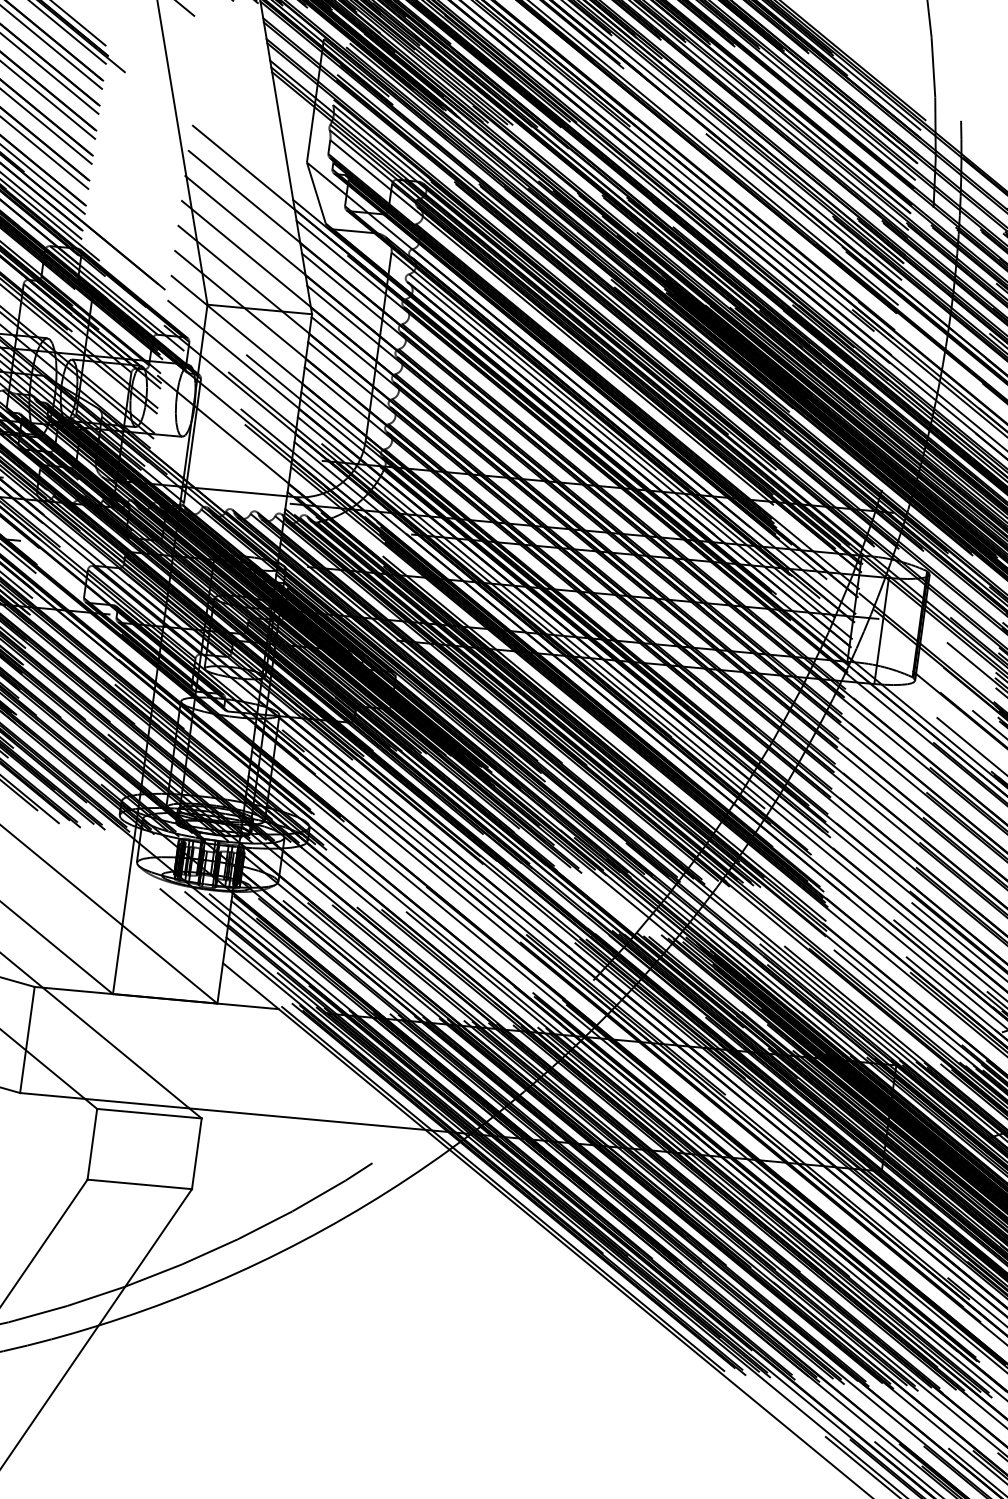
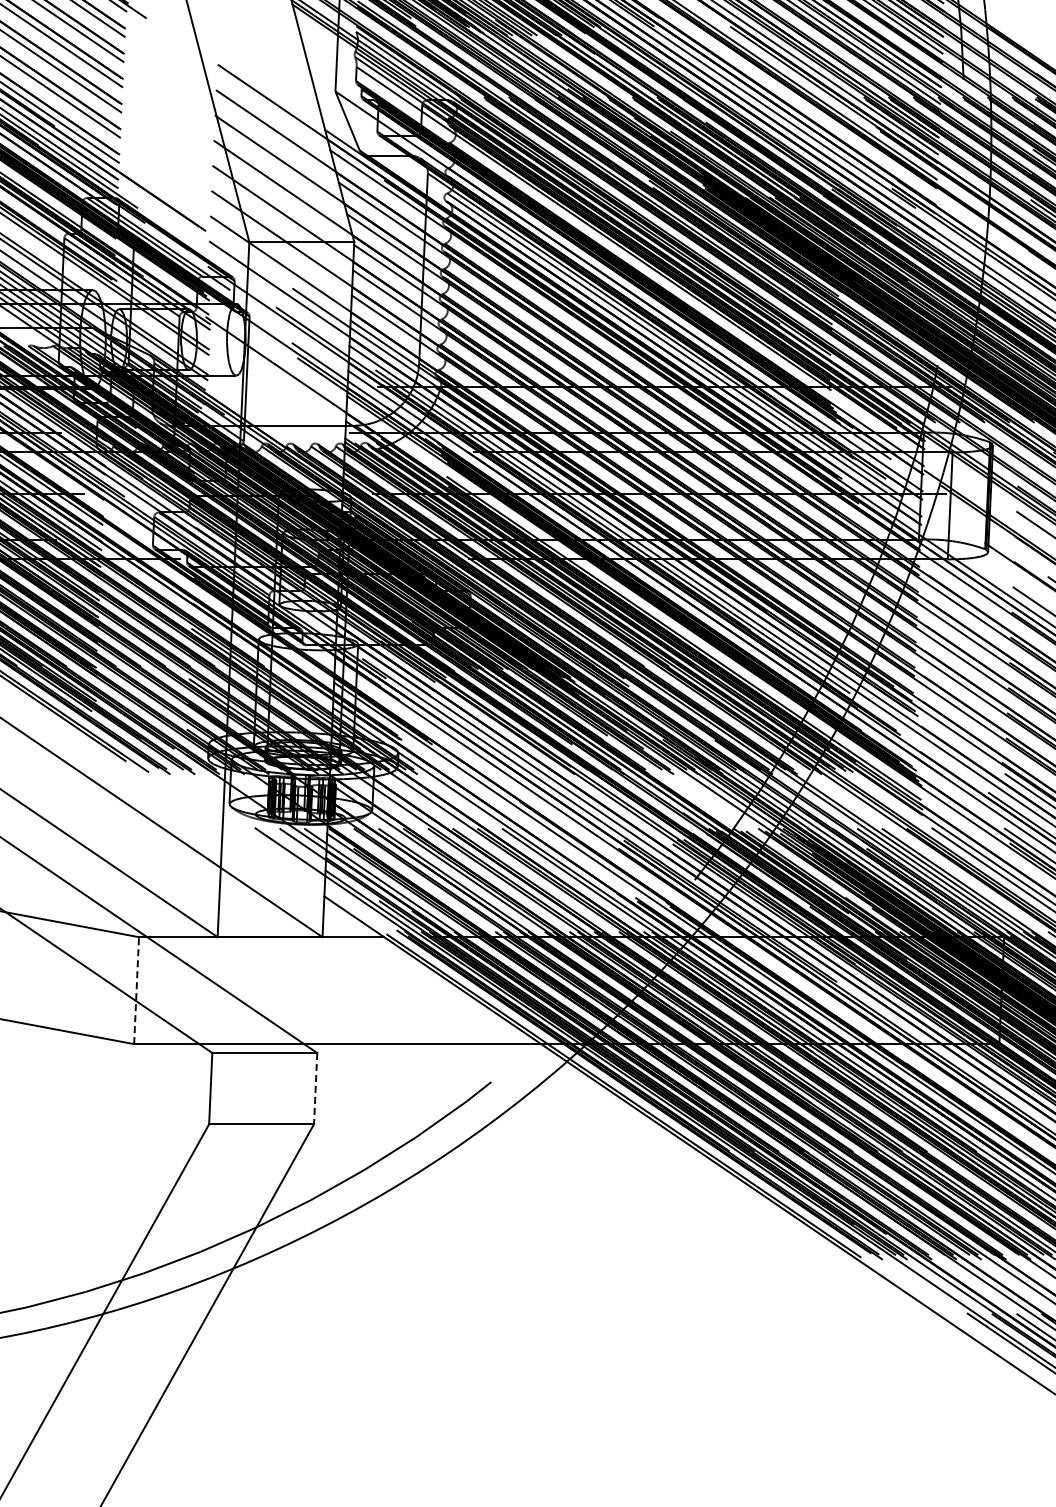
line: (27, 1039) -> (136, 990), solid -> dashed
line: (196, 1153) -> (315, 1088), solid -> dashed

